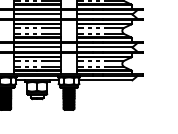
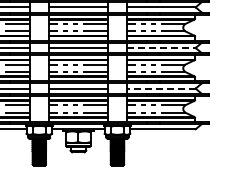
line: (104, 14) -> (161, 48), solid -> dashed
line: (103, 47) -> (160, 88), solid -> dashed

